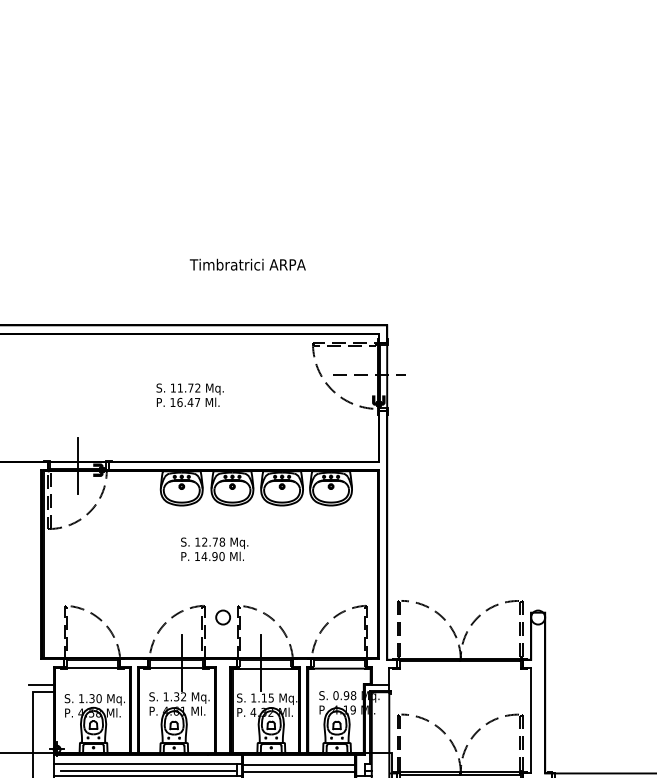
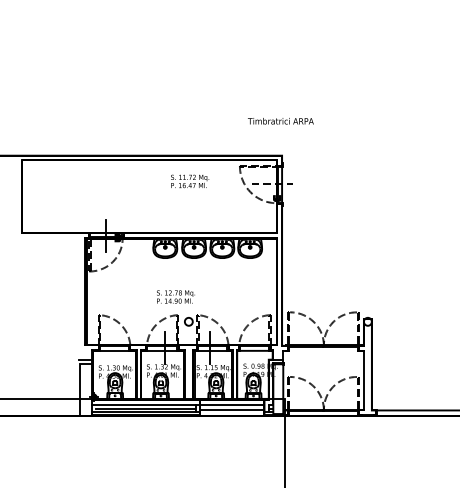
text: (247, 265) -> (280, 121), moved
text: (190, 395) -> (190, 181), moved
text: (213, 548) -> (175, 296), moved

